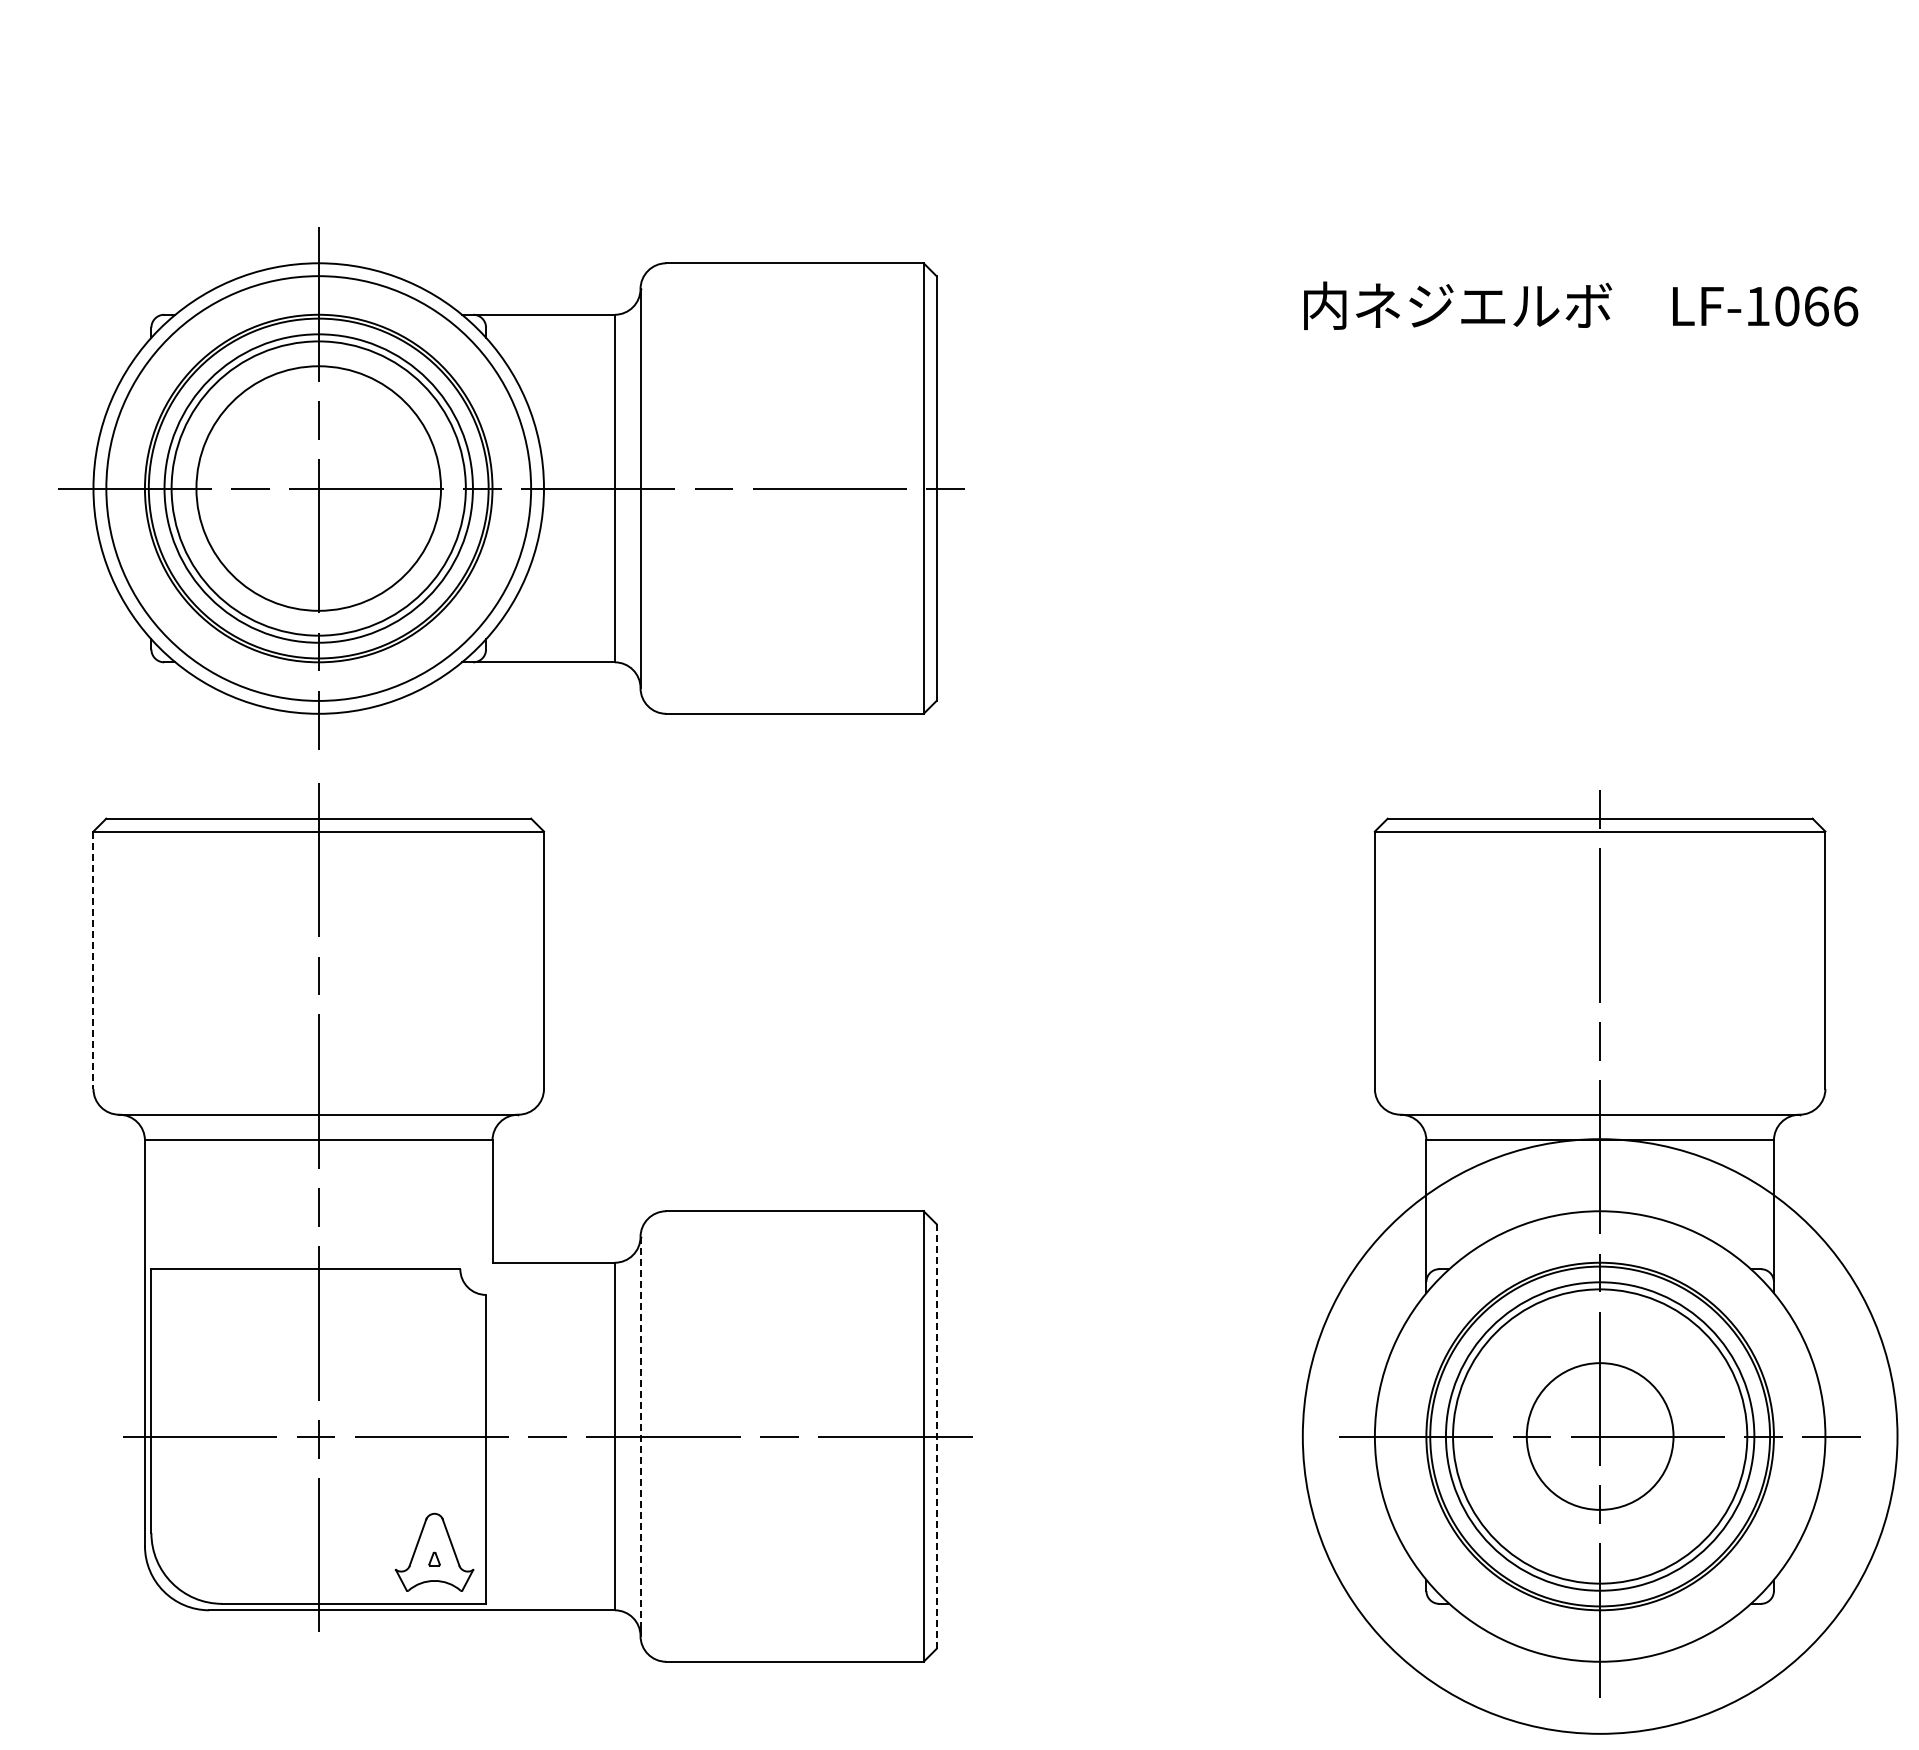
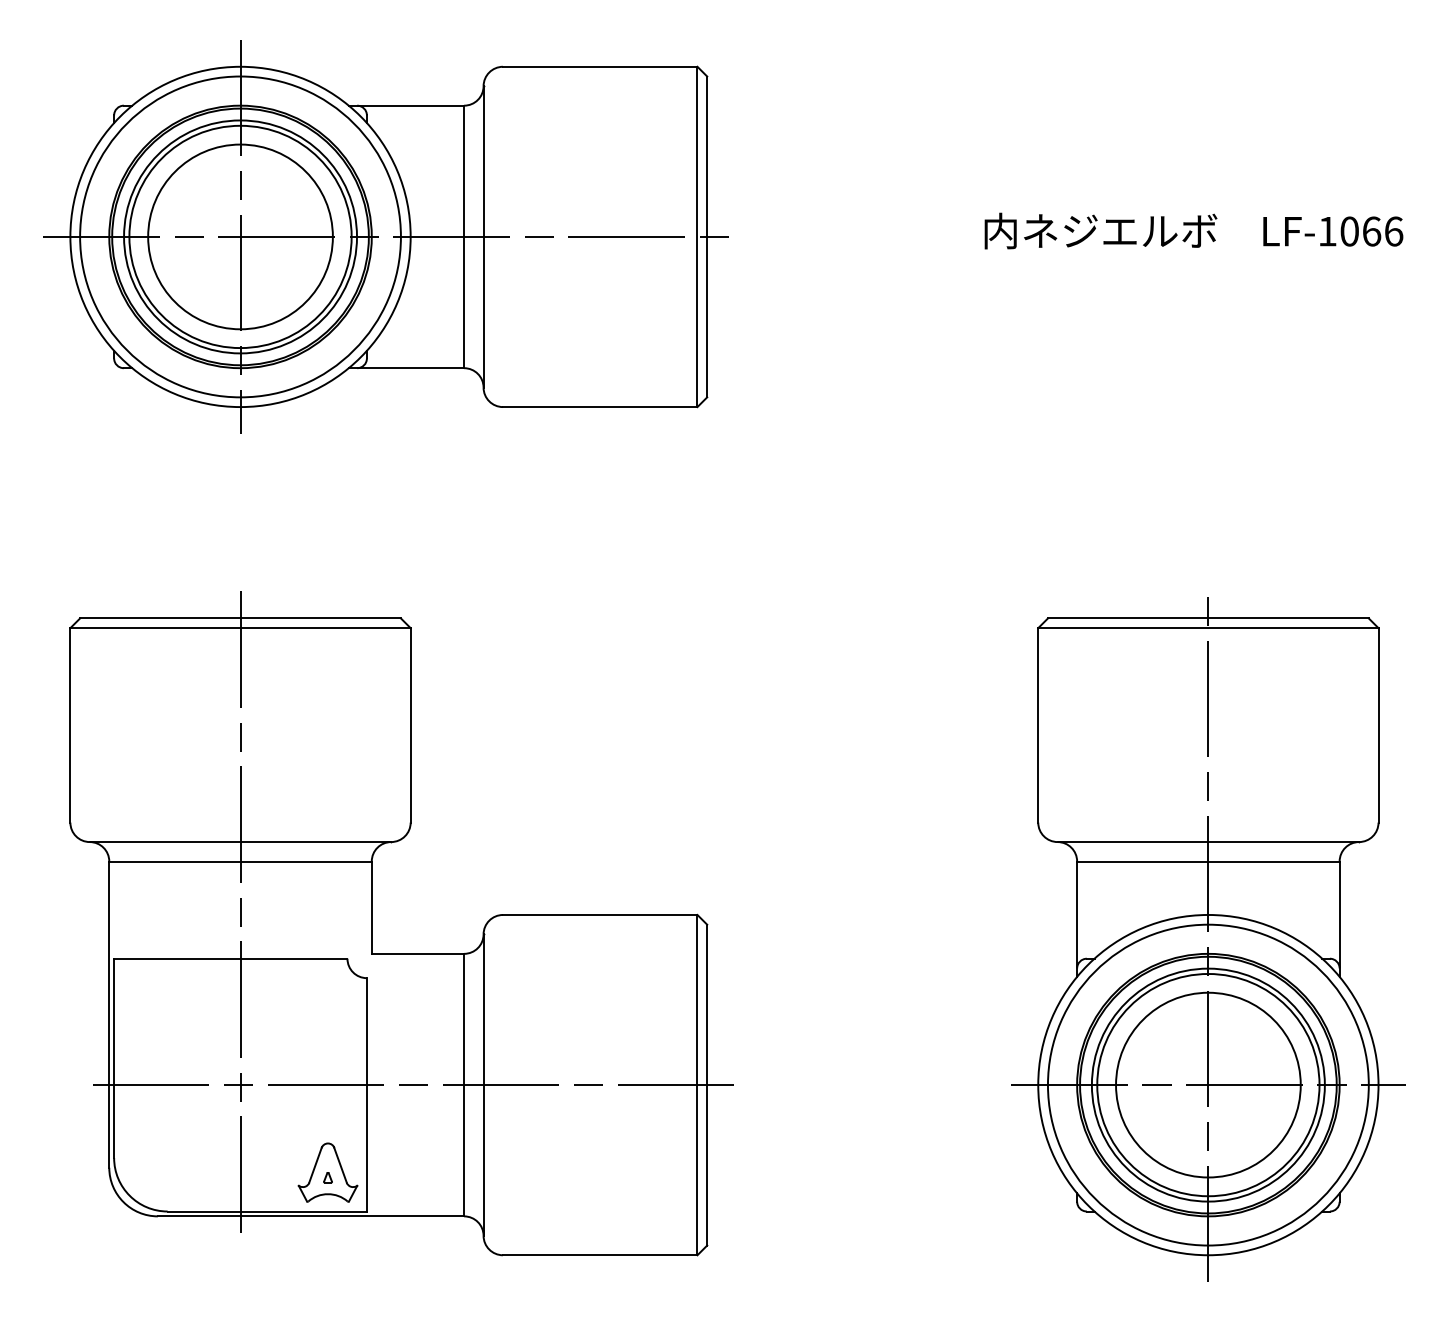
part: (511, 488) -> (386, 236), moved
line: (93, 960) -> (70, 725), dashed -> solid
line: (640, 1436) -> (483, 1085), dashed -> solid
circle: (1599, 1436) -> (1207, 1085), size x0.71
circle: (1599, 1436) -> (1207, 1085), size x1.67
line: (936, 1437) -> (707, 1085), dashed -> solid

